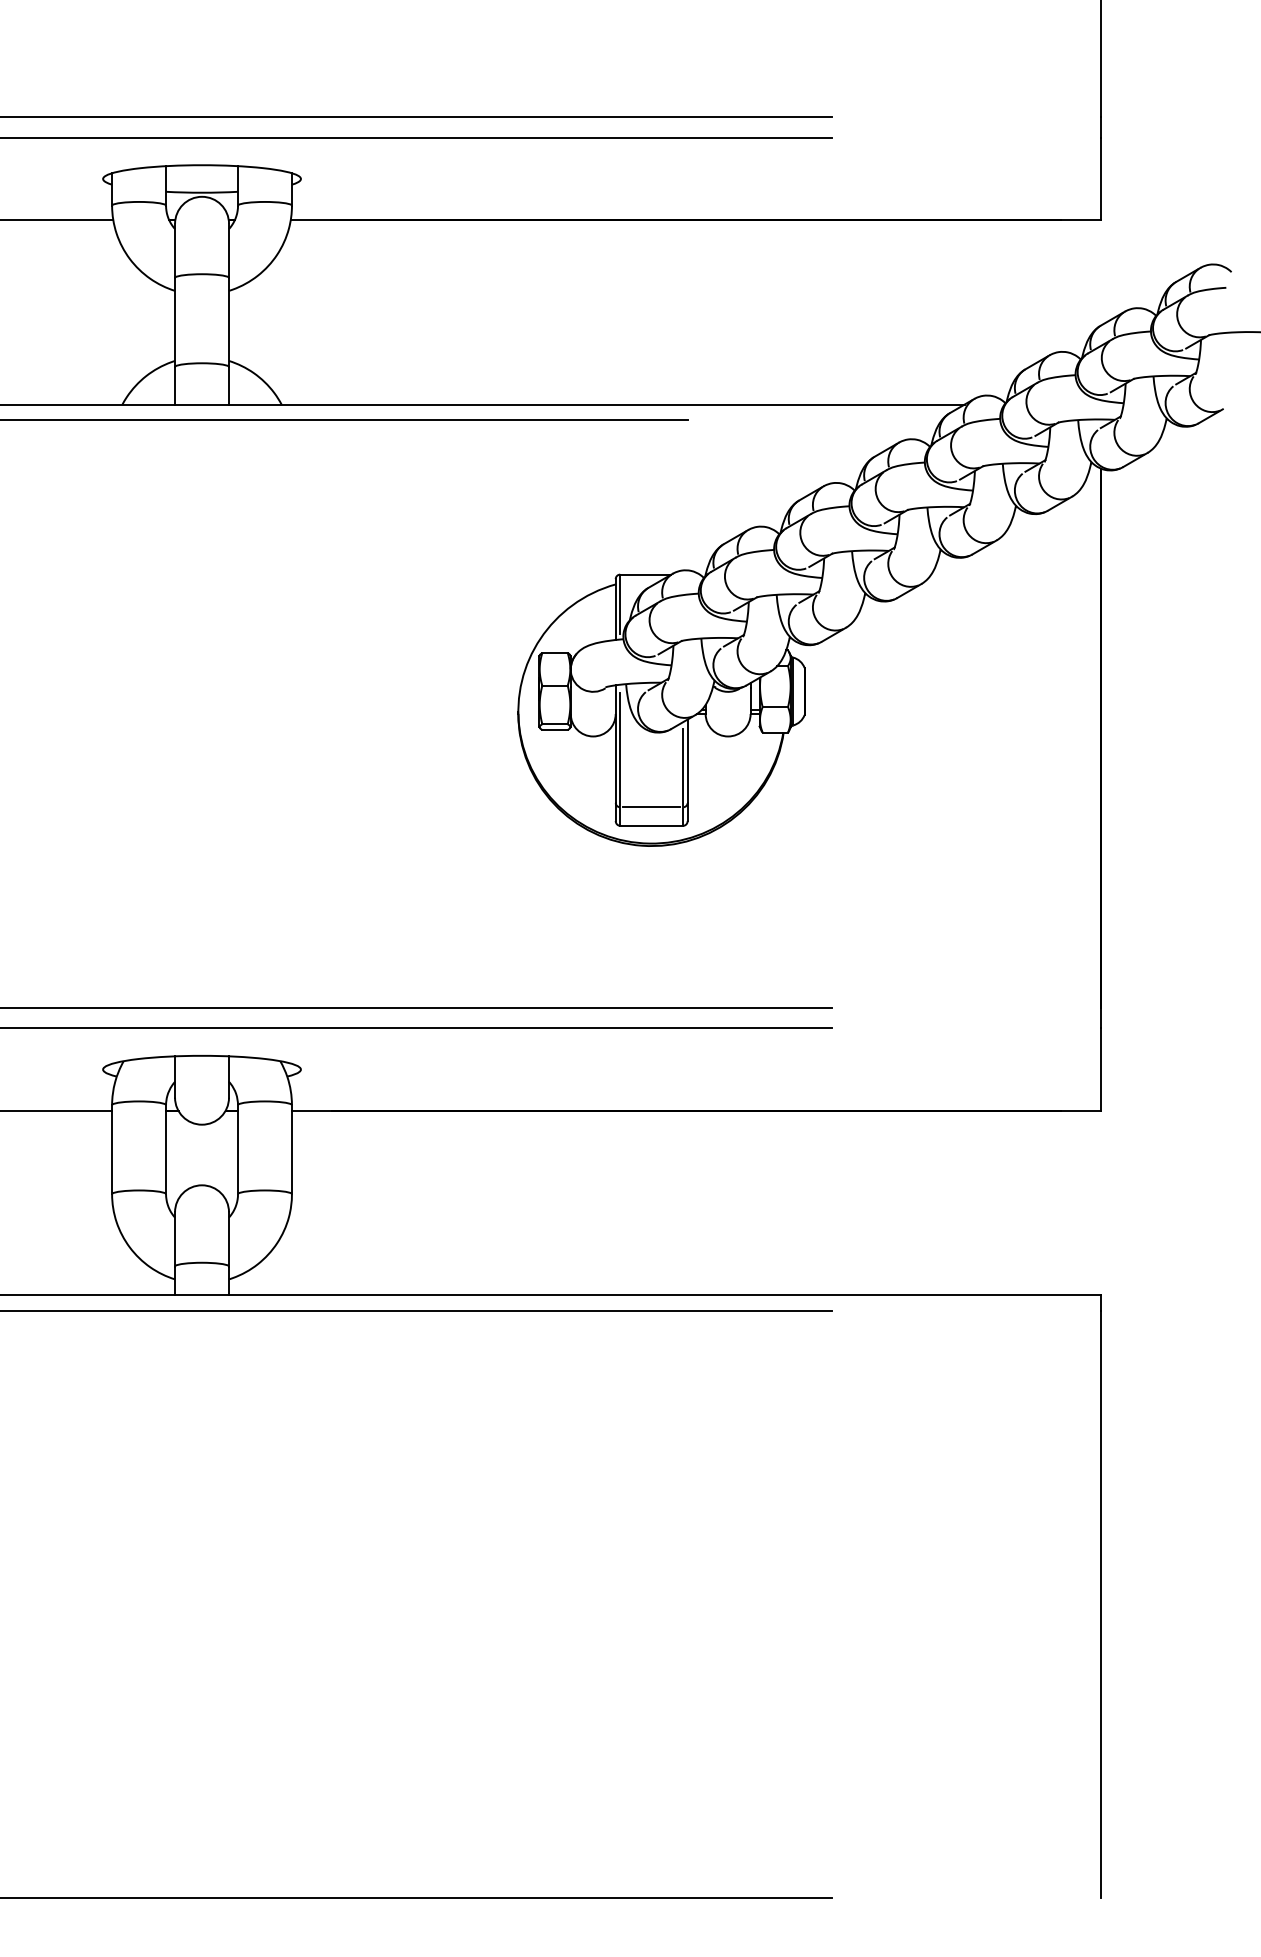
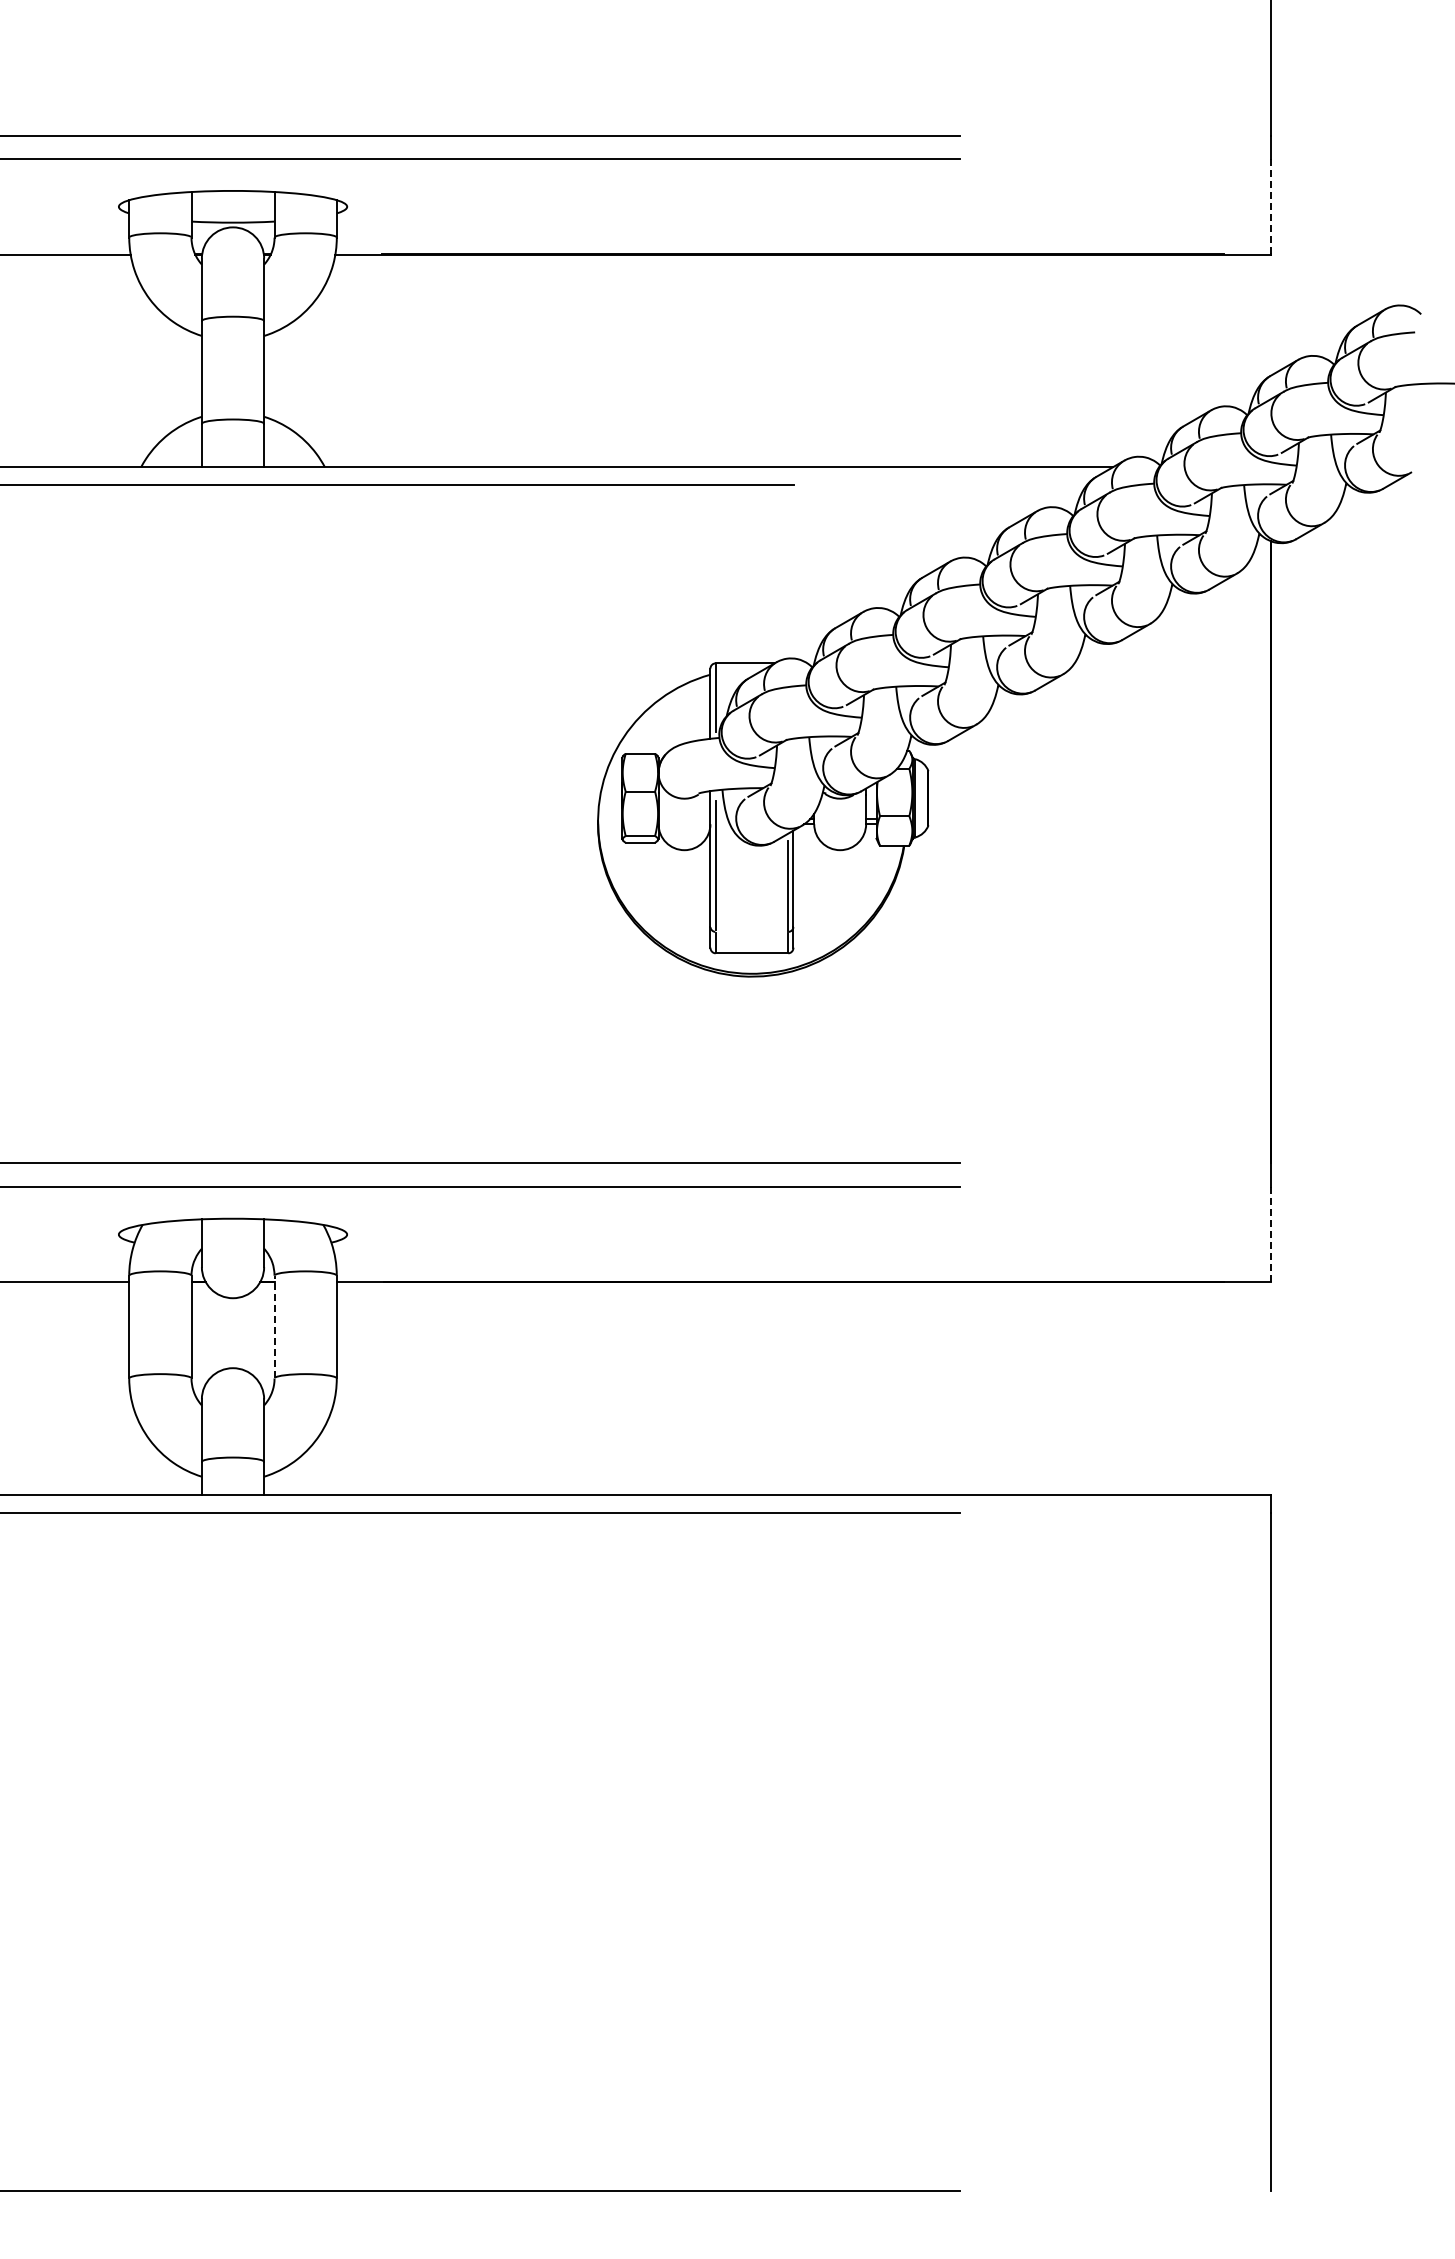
line: (1101, 178) -> (1270, 206), solid -> dashed
line: (651, 806) -> (751, 931), removed
line: (1101, 1069) -> (1270, 1234), solid -> dashed
line: (237, 1149) -> (274, 1326), solid -> dashed

